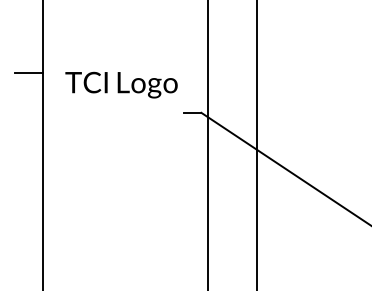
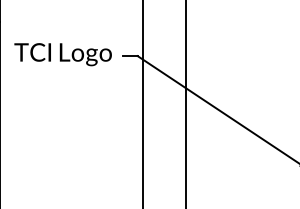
text: (121, 84) -> (63, 54), moved

